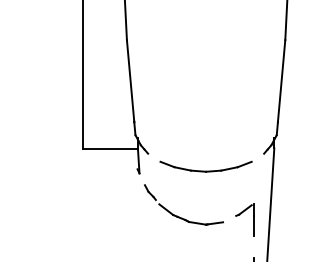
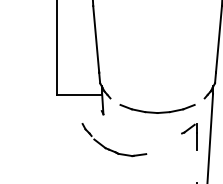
part: (177, 215) -> (109, 148), moved
part: (244, 219) -> (188, 136), moved

